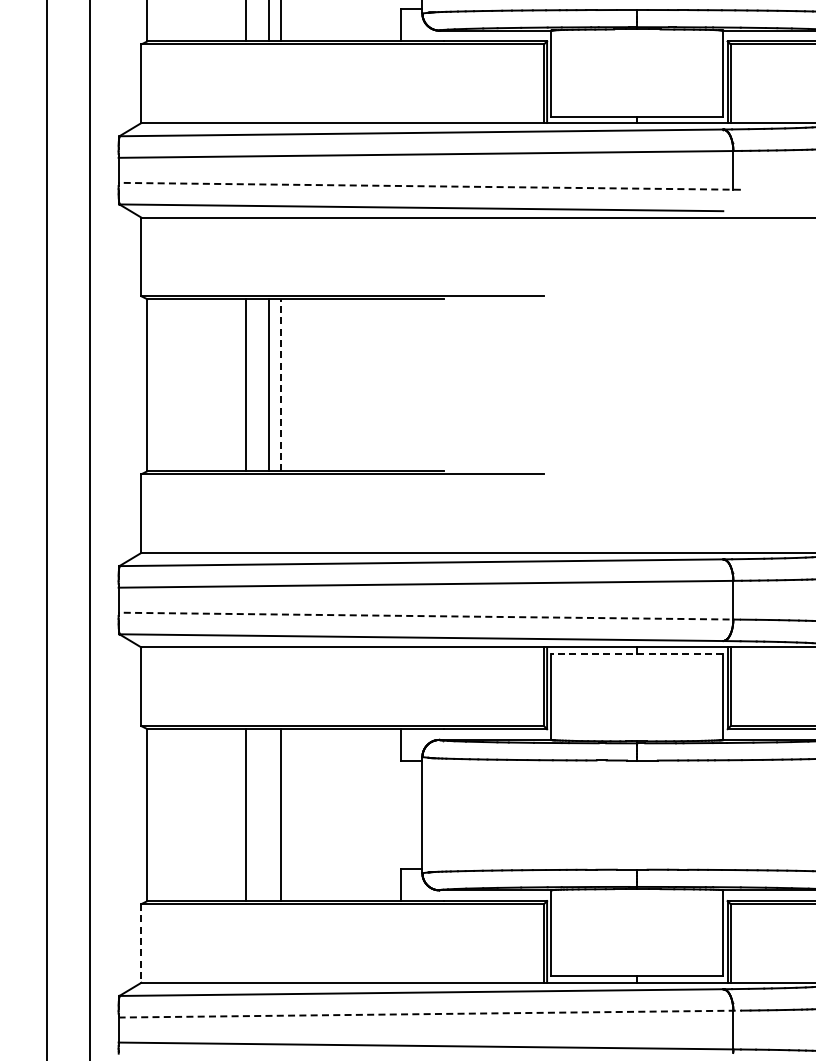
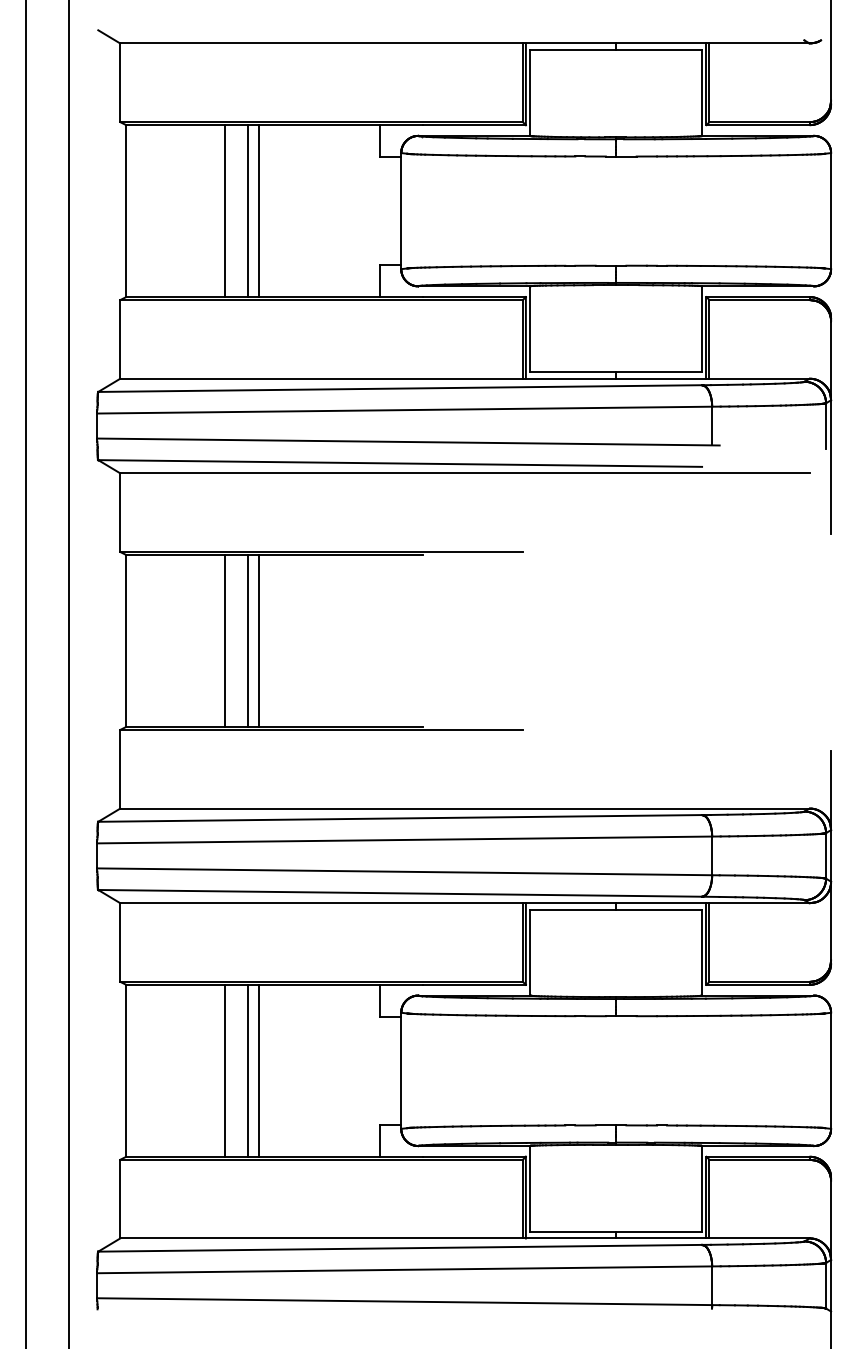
line: (429, 186) -> (408, 442), dashed -> solid
line: (280, 384) -> (259, 640), dashed -> solid
line: (429, 615) -> (408, 871), dashed -> solid
line: (637, 653) -> (616, 909), dashed -> solid
line: (269, 814) -> (248, 1070), added
line: (141, 943) -> (120, 1199), dashed -> solid
line: (430, 1013) -> (409, 1269), dashed -> solid

